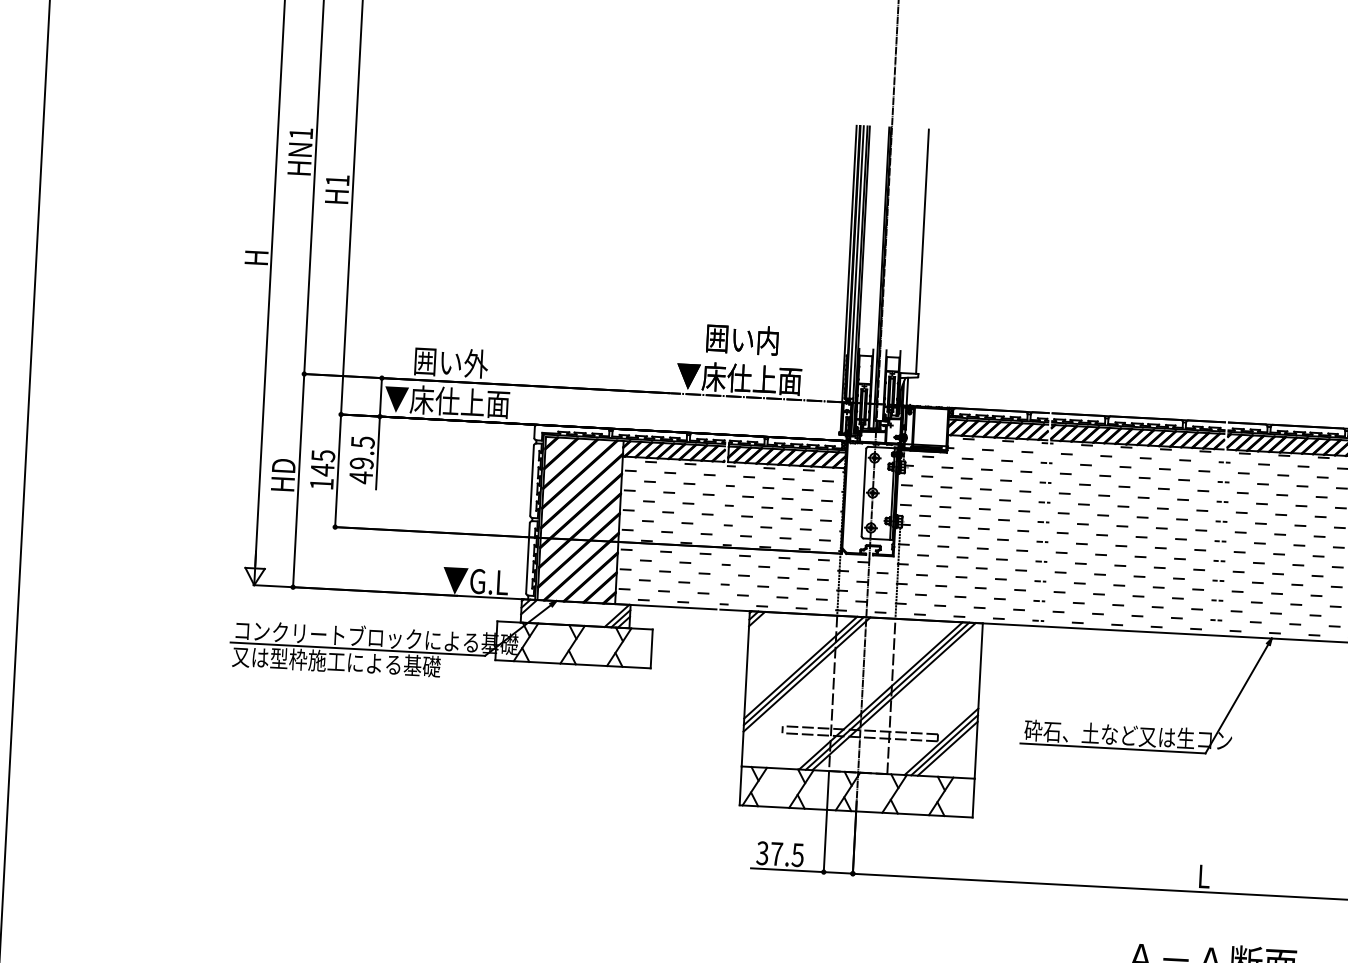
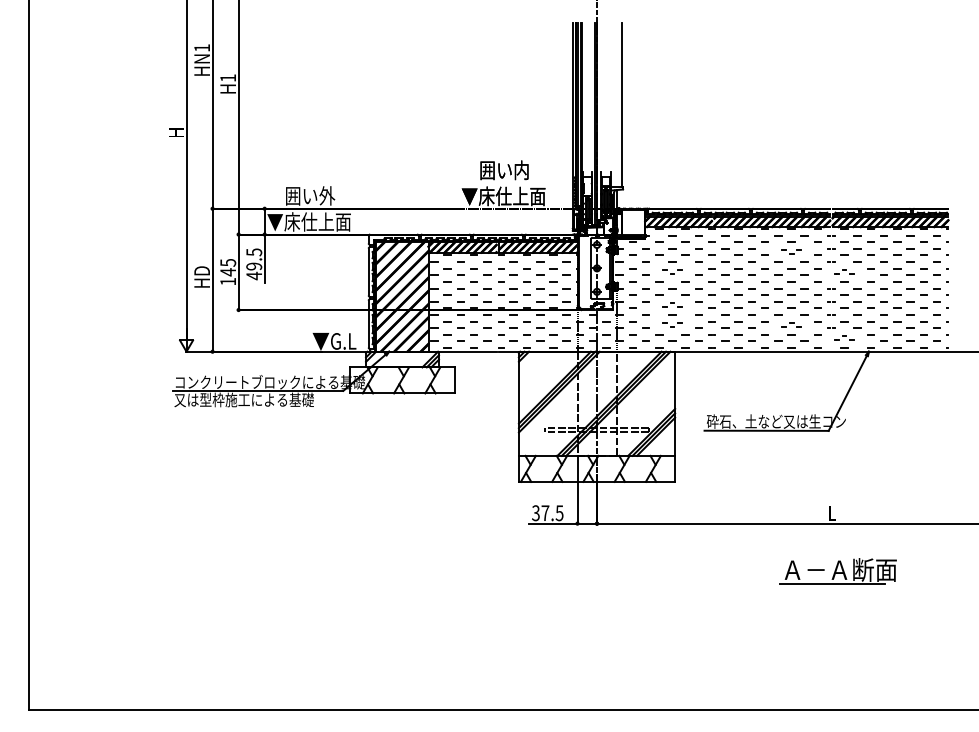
part: (1164, 483) -> (791, 251), size x0.6
part: (985, 503) -> (672, 271), size x0.6
part: (1241, 516) -> (844, 271), size x0.6
part: (982, 552) -> (672, 304), size x0.6
part: (980, 582) -> (672, 324), size x0.6
part: (1158, 591) -> (791, 324), size x0.6
part: (1236, 615) -> (844, 337), size x0.6

